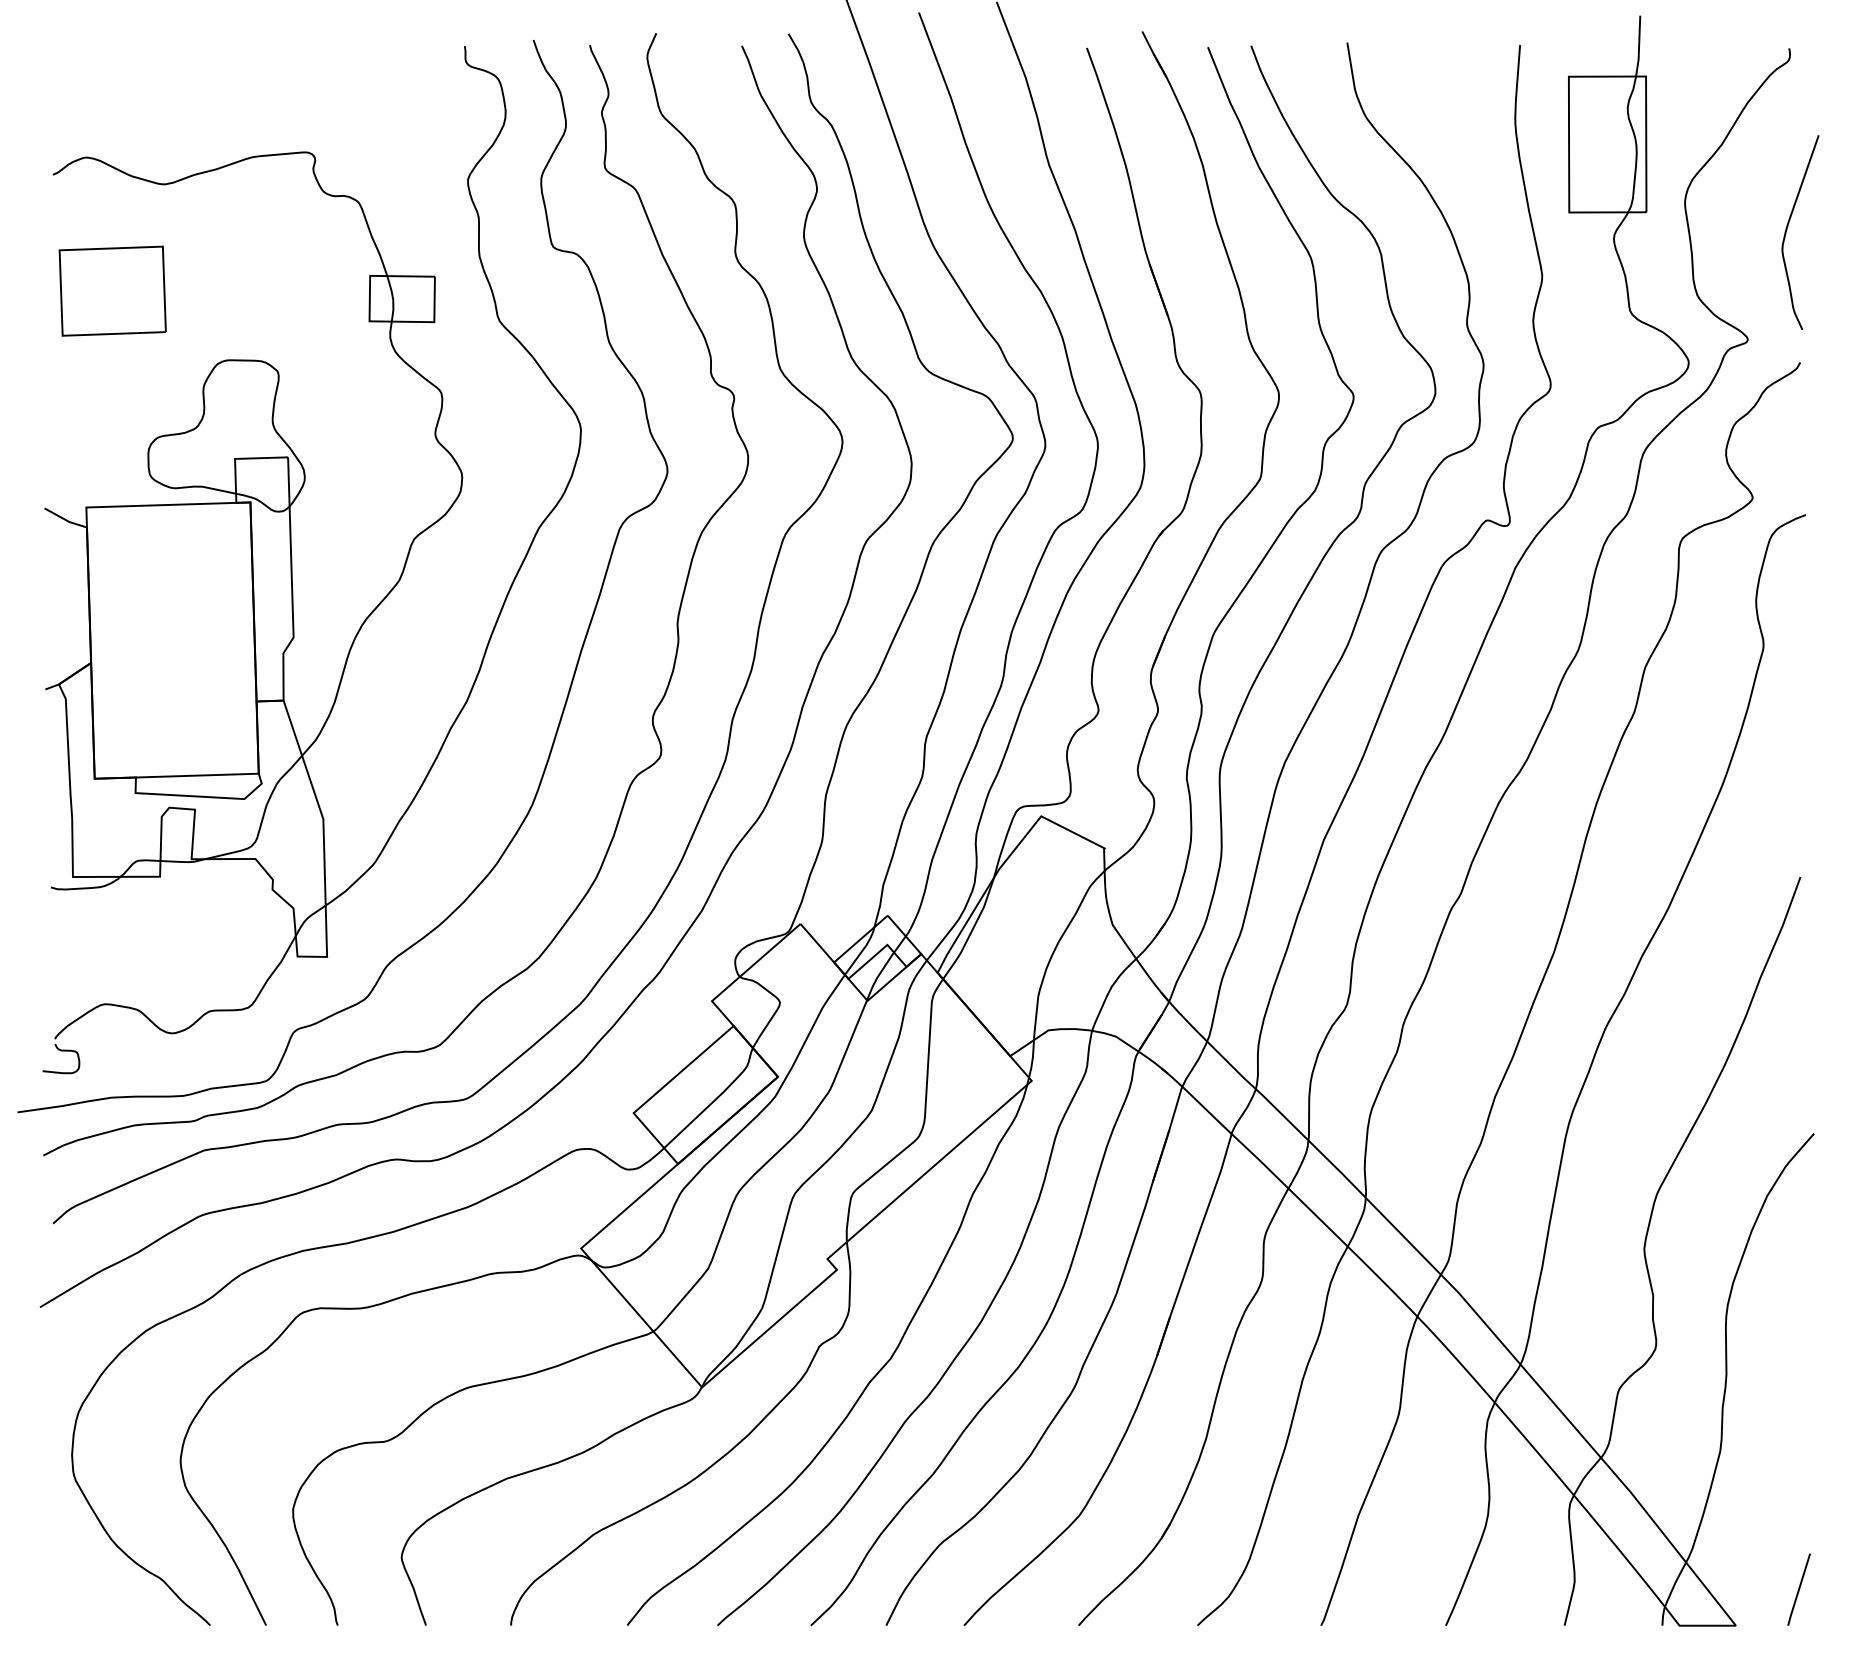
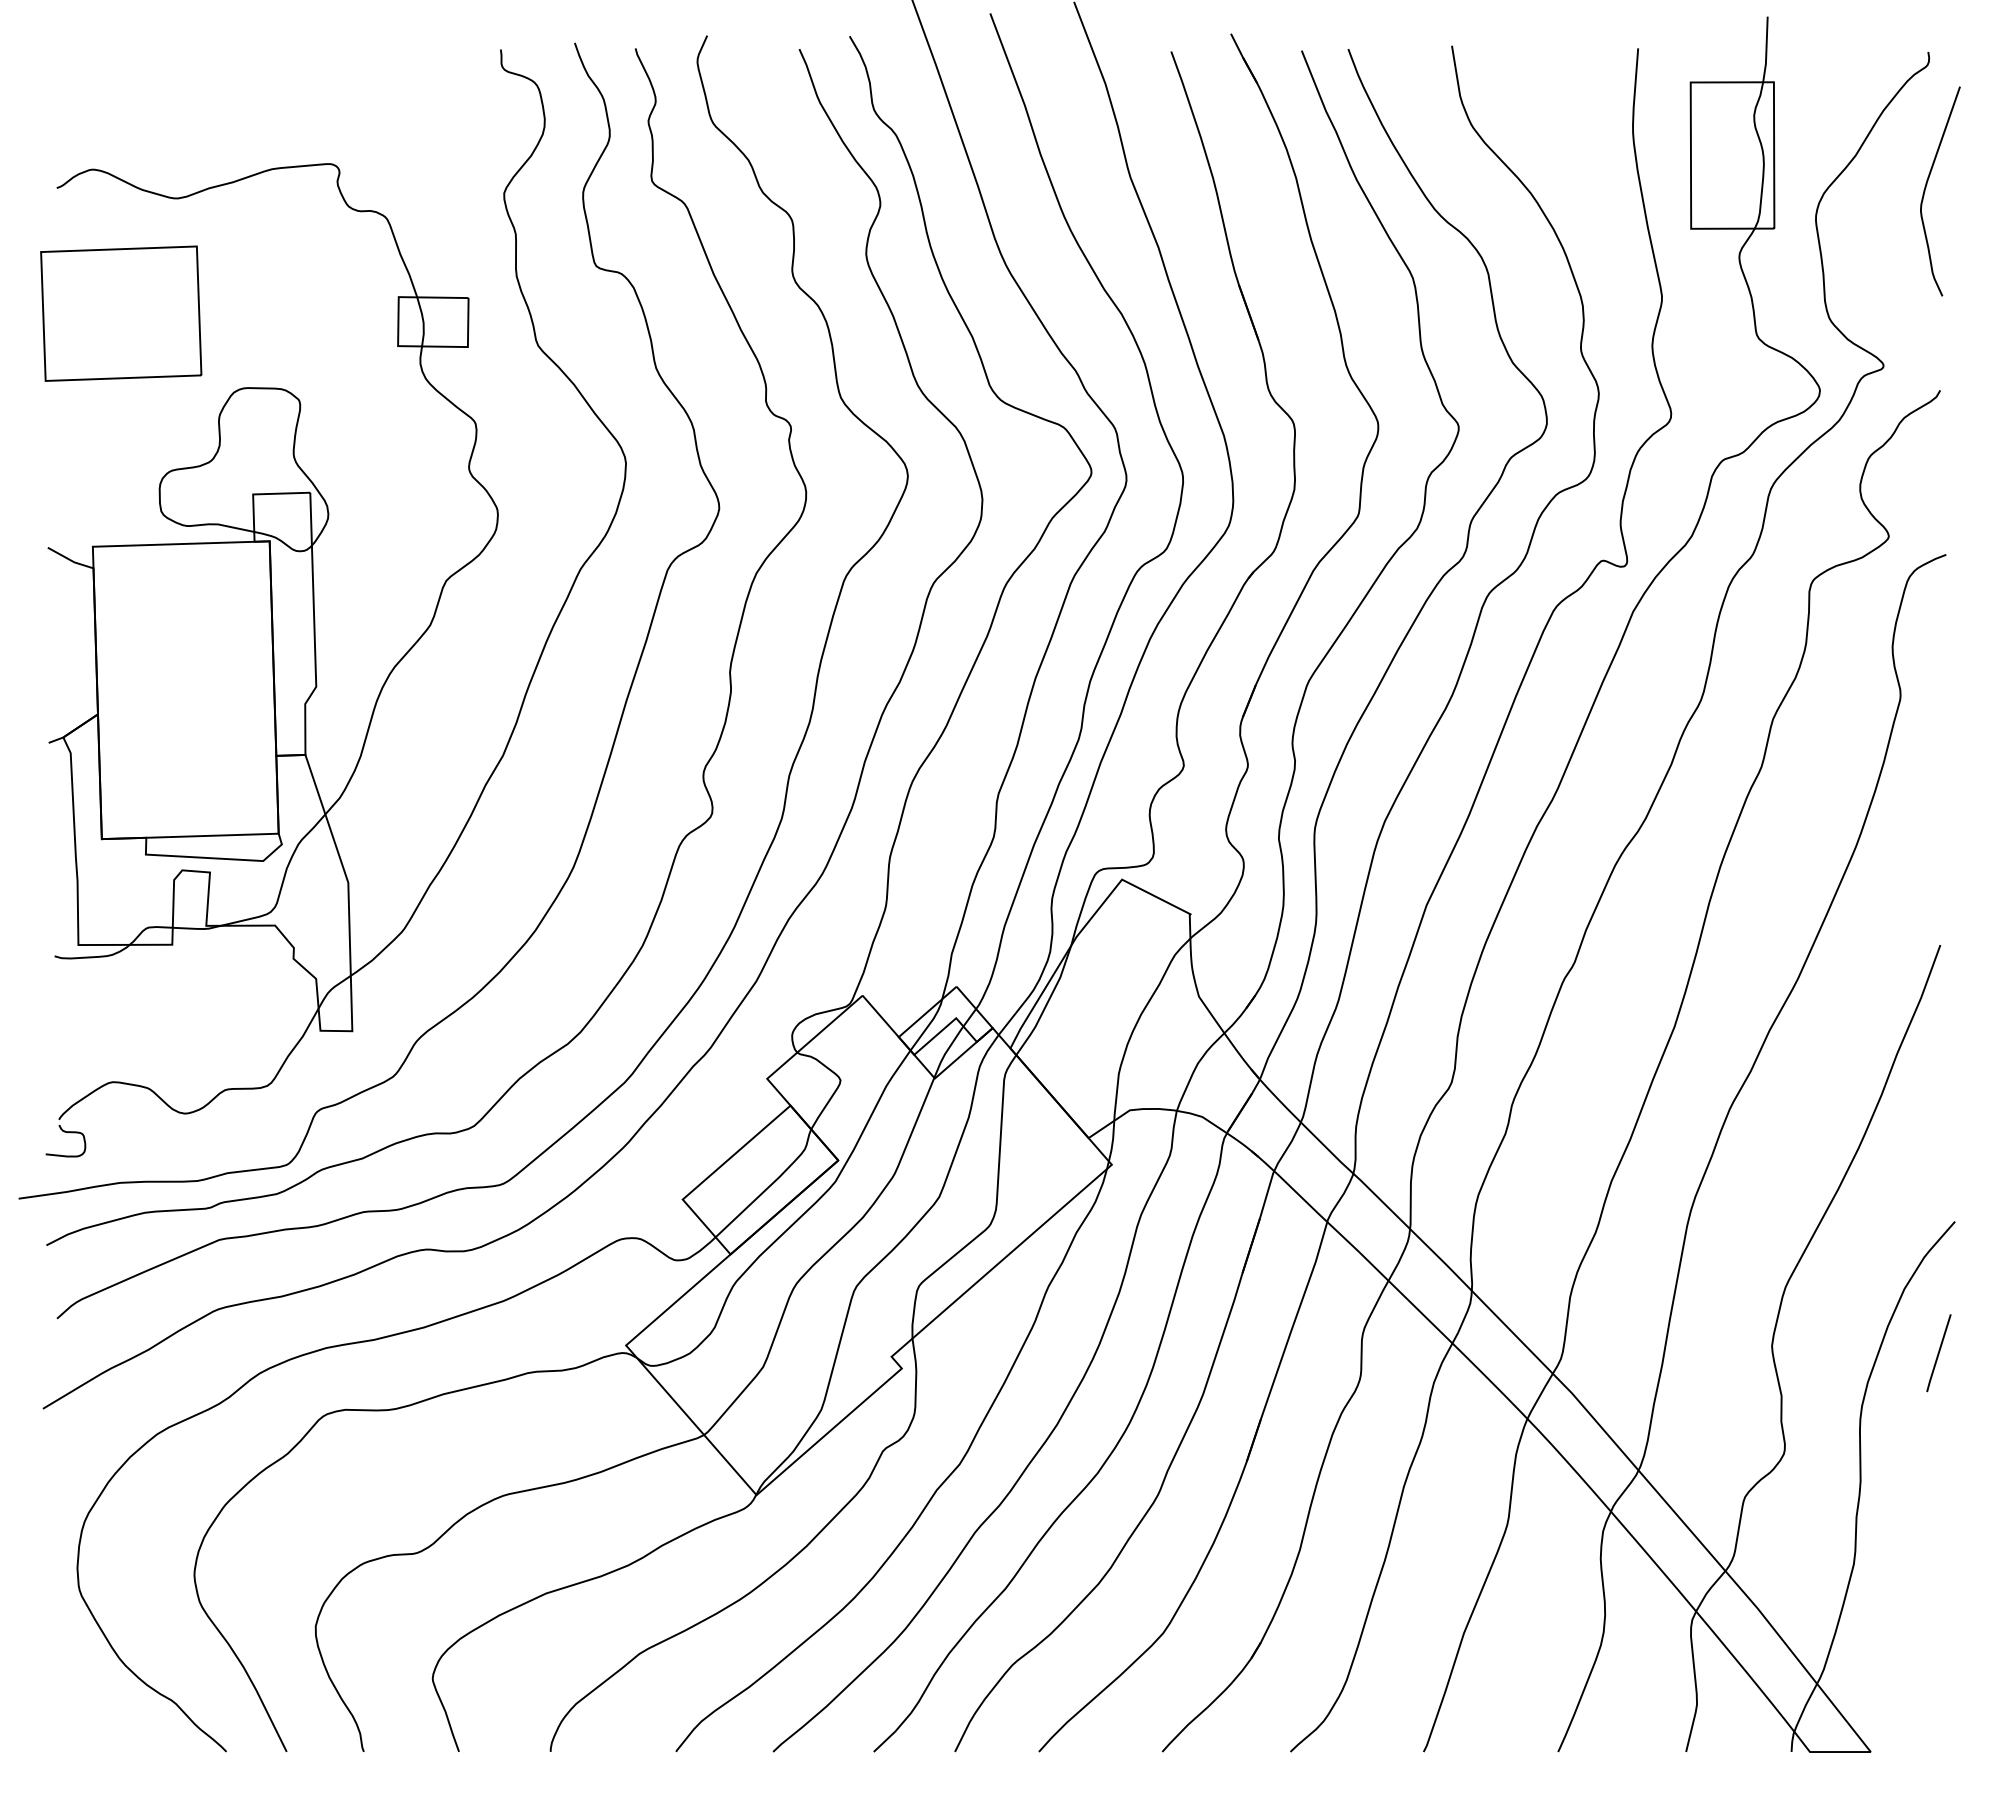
curve: (1787, 229) -> (1926, 188), moved
part: (112, 291) -> (121, 313), size x1.4
line: (1798, 1589) -> (1938, 1353), moved

